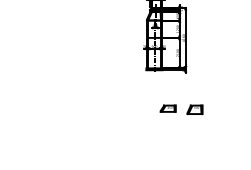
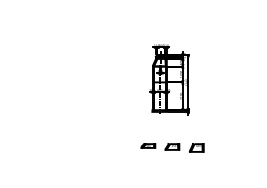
part: (142, 107) -> (148, 145), added

